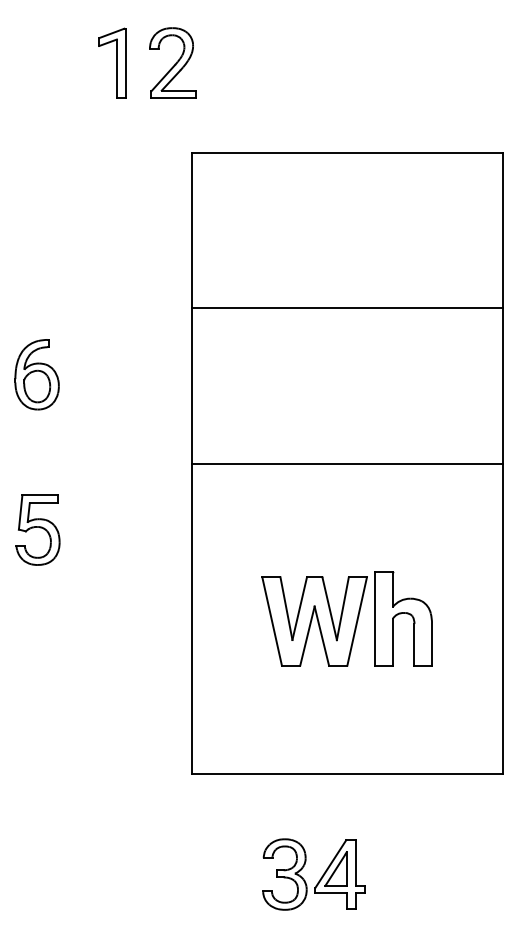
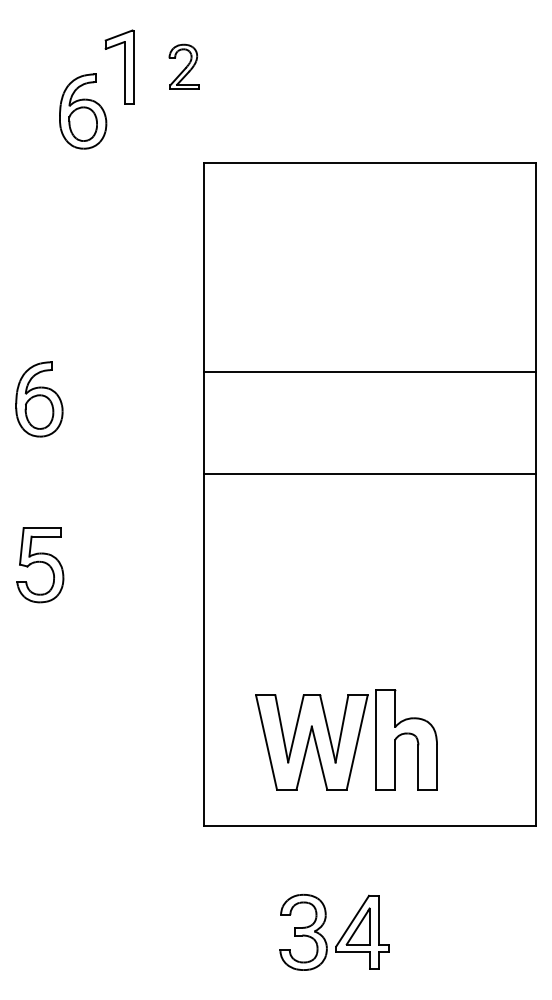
part: (172, 62) -> (183, 66), size x0.6
part: (77, 104) -> (82, 111), added
line: (346, 308) -> (369, 372), moved
line: (346, 463) -> (369, 473), moved
part: (346, 618) -> (345, 739), moved

